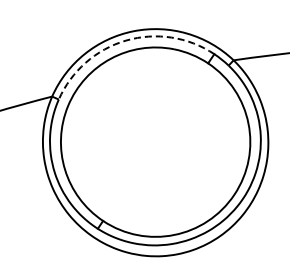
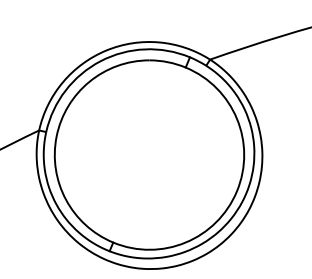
arc: (125, 40) -> (100, 61), dashed -> solid

